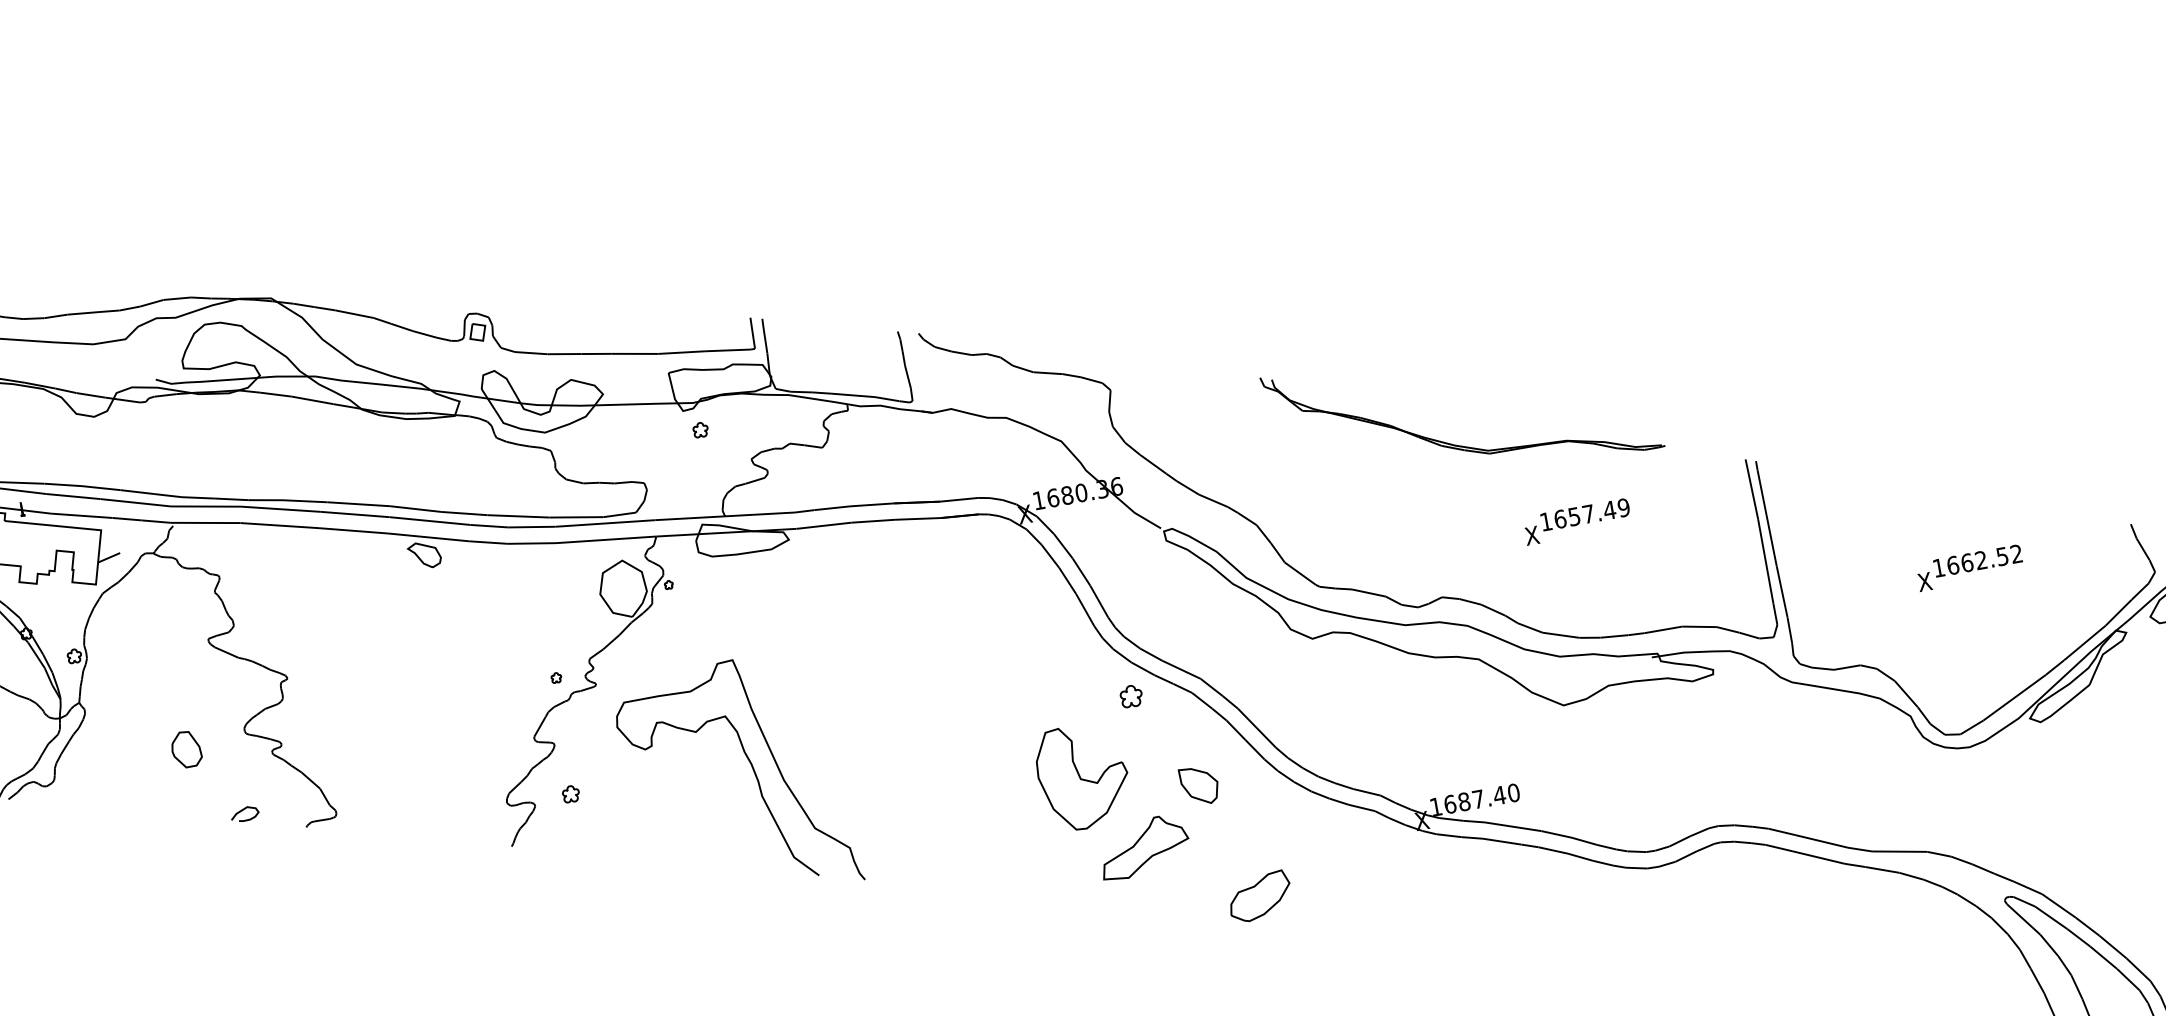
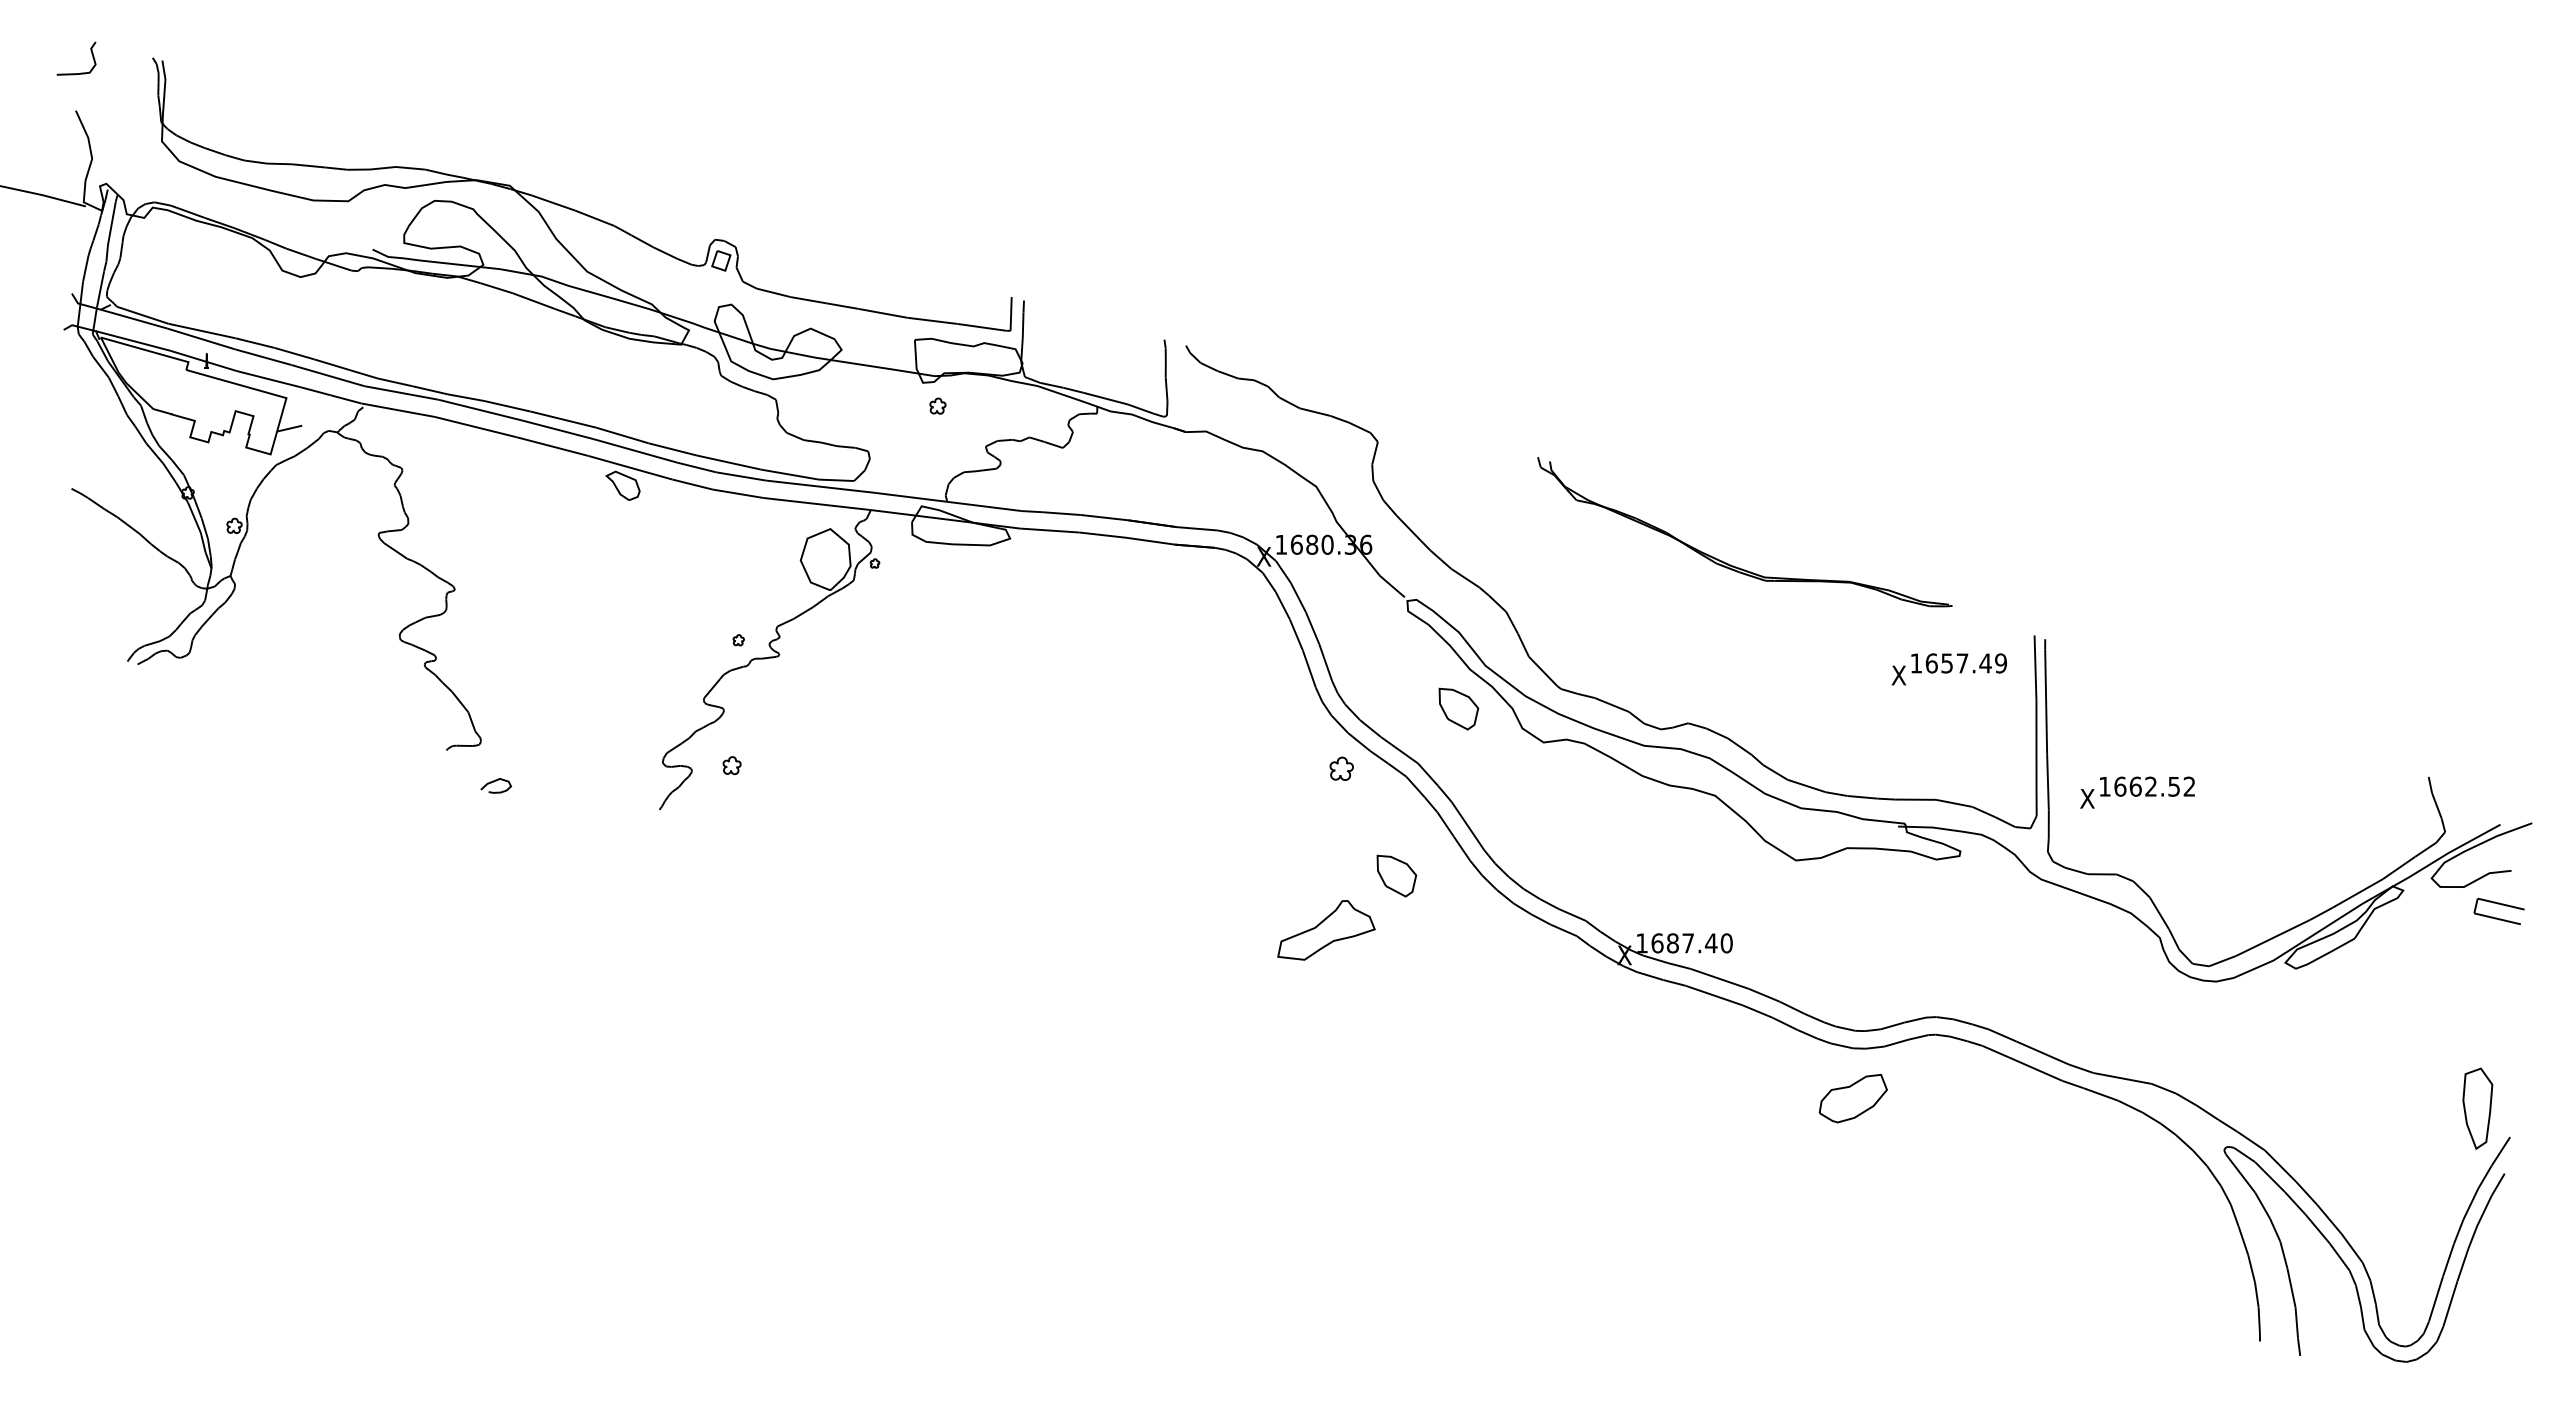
text: (1576, 522) -> (1948, 669), moved
text: (1969, 567) -> (2137, 792), moved
part: (1228, 621) -> (1458, 708), added
part: (186, 749) -> (334, 645), removed
curve: (754, 776) -> (929, 781), removed
part: (1083, 776) -> (1275, 844), removed
curve: (242, 811) -> (494, 782), moved
part: (1259, 896) -> (1852, 1098), moved

